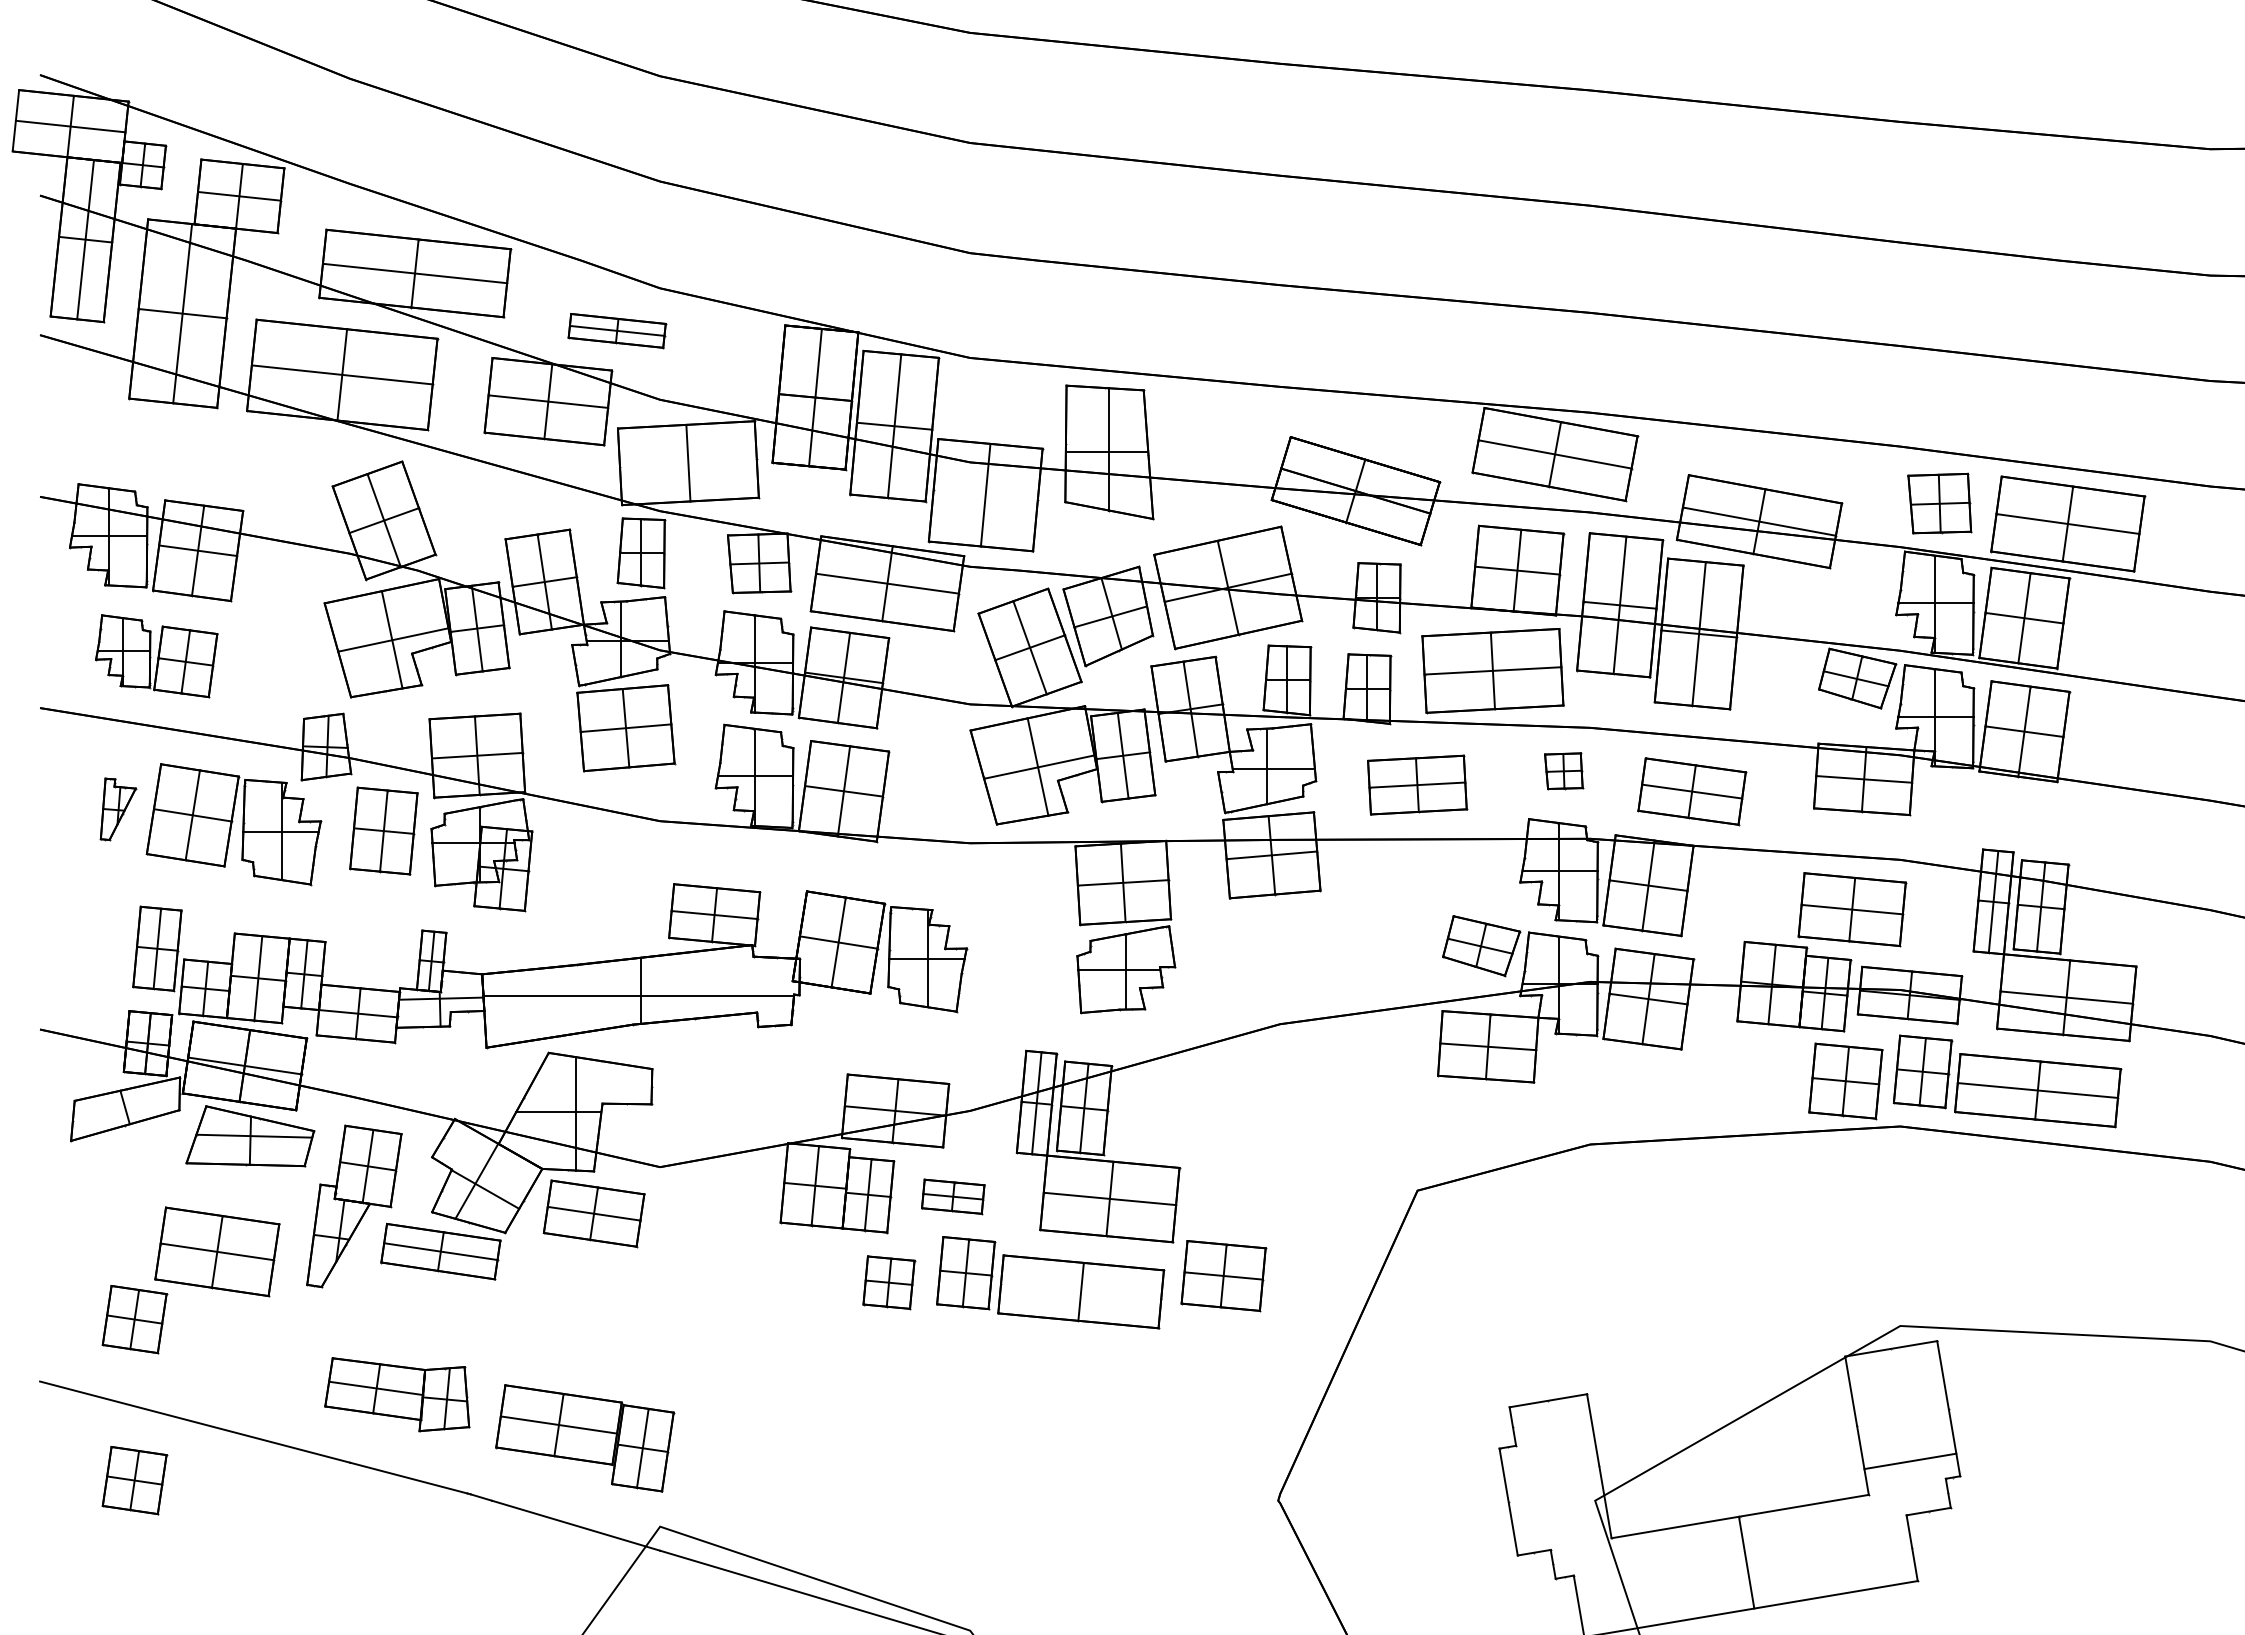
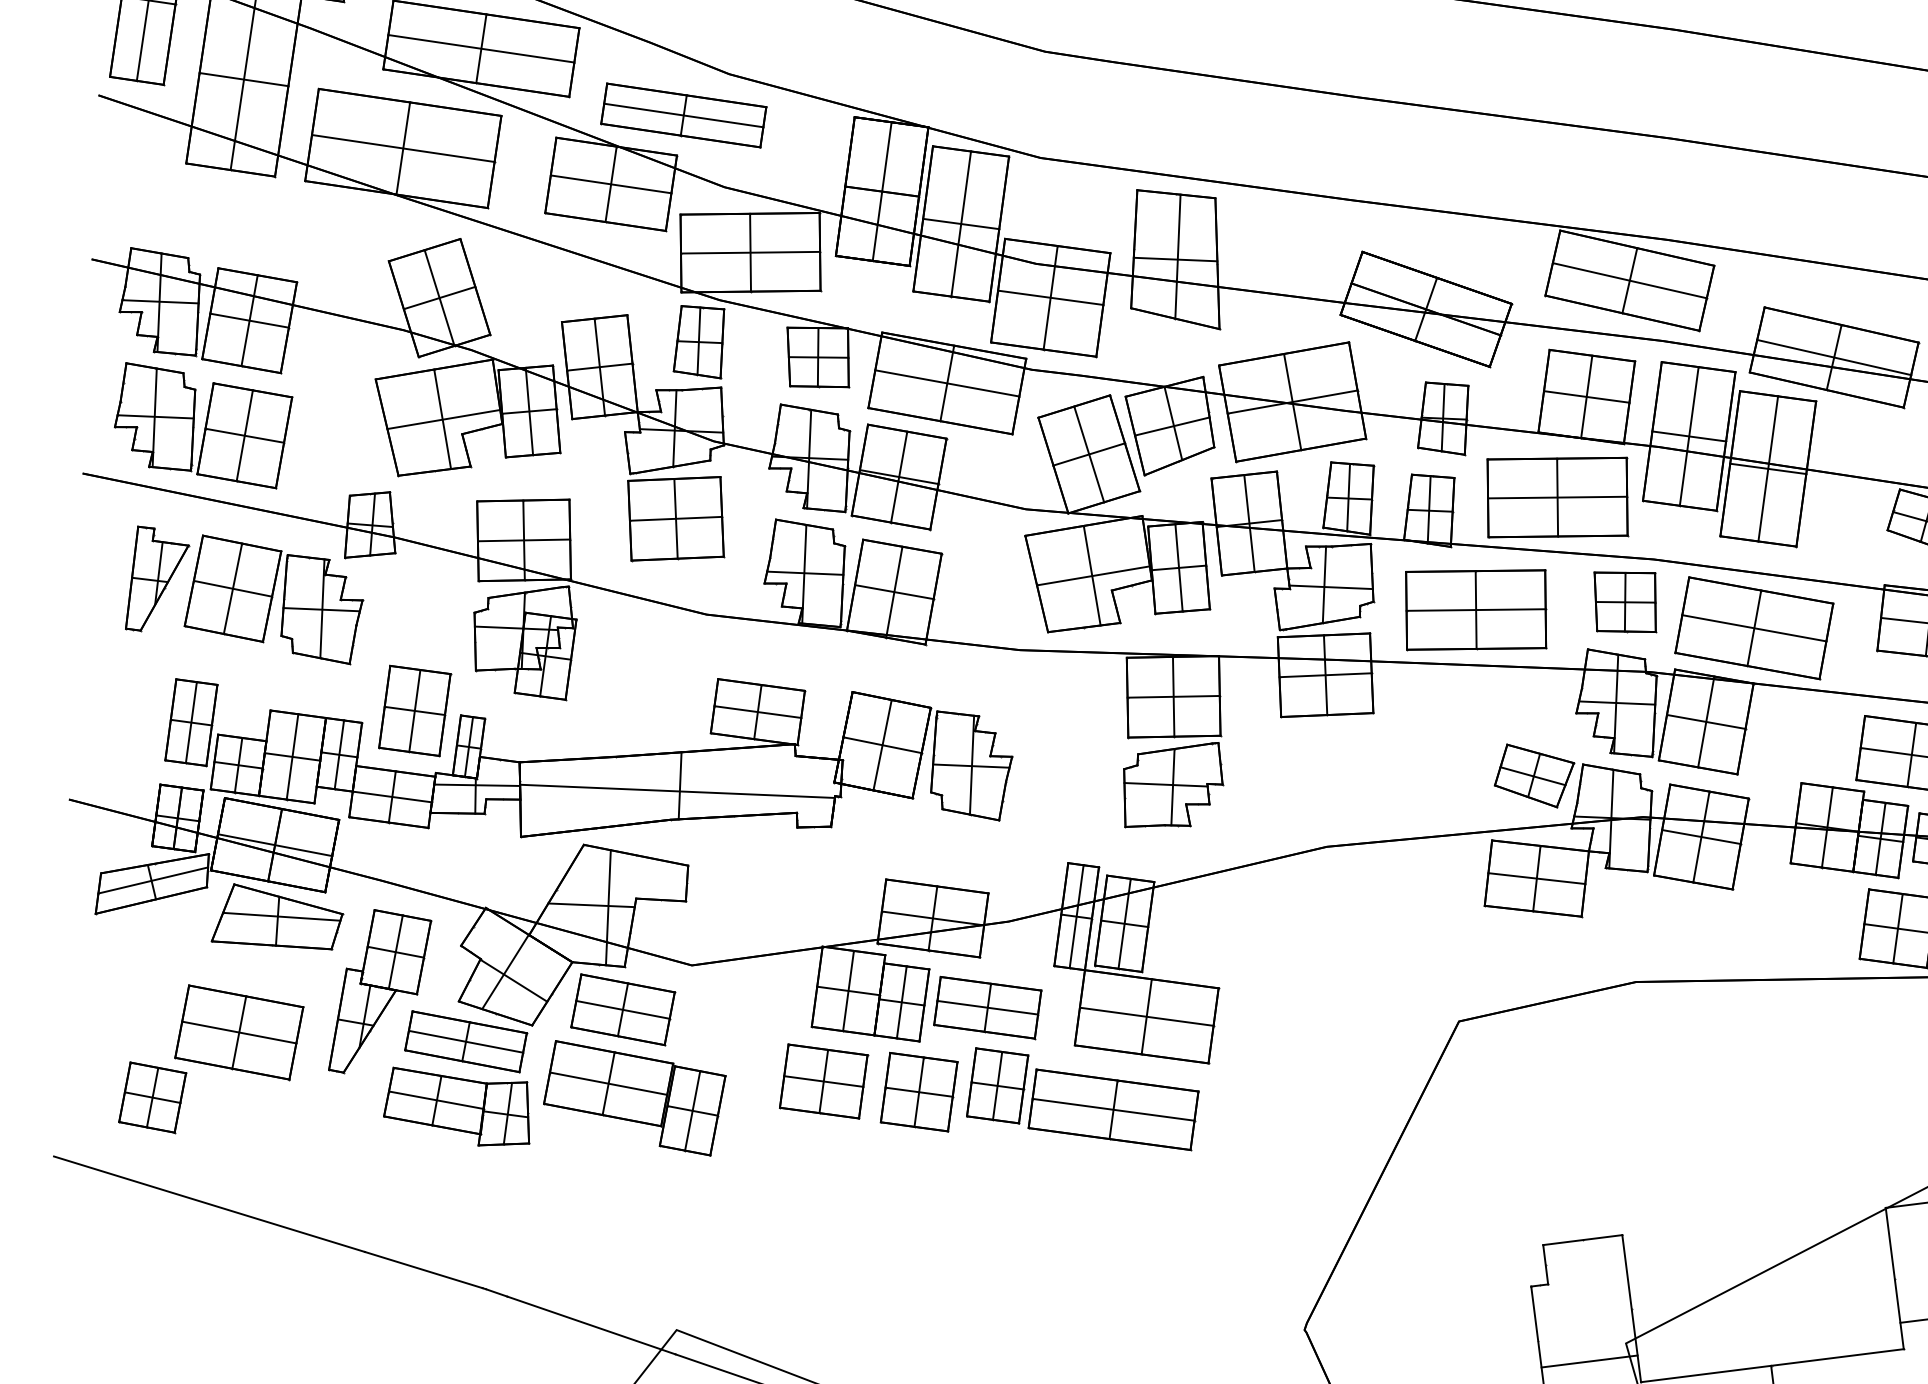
part: (617, 330) -> (684, 115), size x1.67
line: (687, 462) -> (749, 252), added
line: (985, 495) -> (1050, 298), added
part: (156, 656) -> (202, 426), size x1.43
part: (1563, 771) -> (1624, 602), size x1.67
part: (1417, 785) -> (1476, 610), size x1.43
part: (1692, 791) -> (1754, 628), size x1.43
part: (118, 809) -> (157, 579), size x1.67
part: (383, 830) -> (414, 710), moved
line: (125, 1105) -> (152, 880), added
part: (953, 1196) -> (988, 1007), size x1.67
part: (1223, 1276) -> (823, 1082), moved
part: (888, 1282) -> (918, 1092), size x1.43
line: (1080, 1291) -> (1112, 1109), added
part: (397, 1394) -> (457, 1107), moved
part: (585, 1438) -> (634, 1098), moved
part: (134, 1480) -> (145, 1260), removed
line: (1560, 1519) -> (1590, 1361), added

